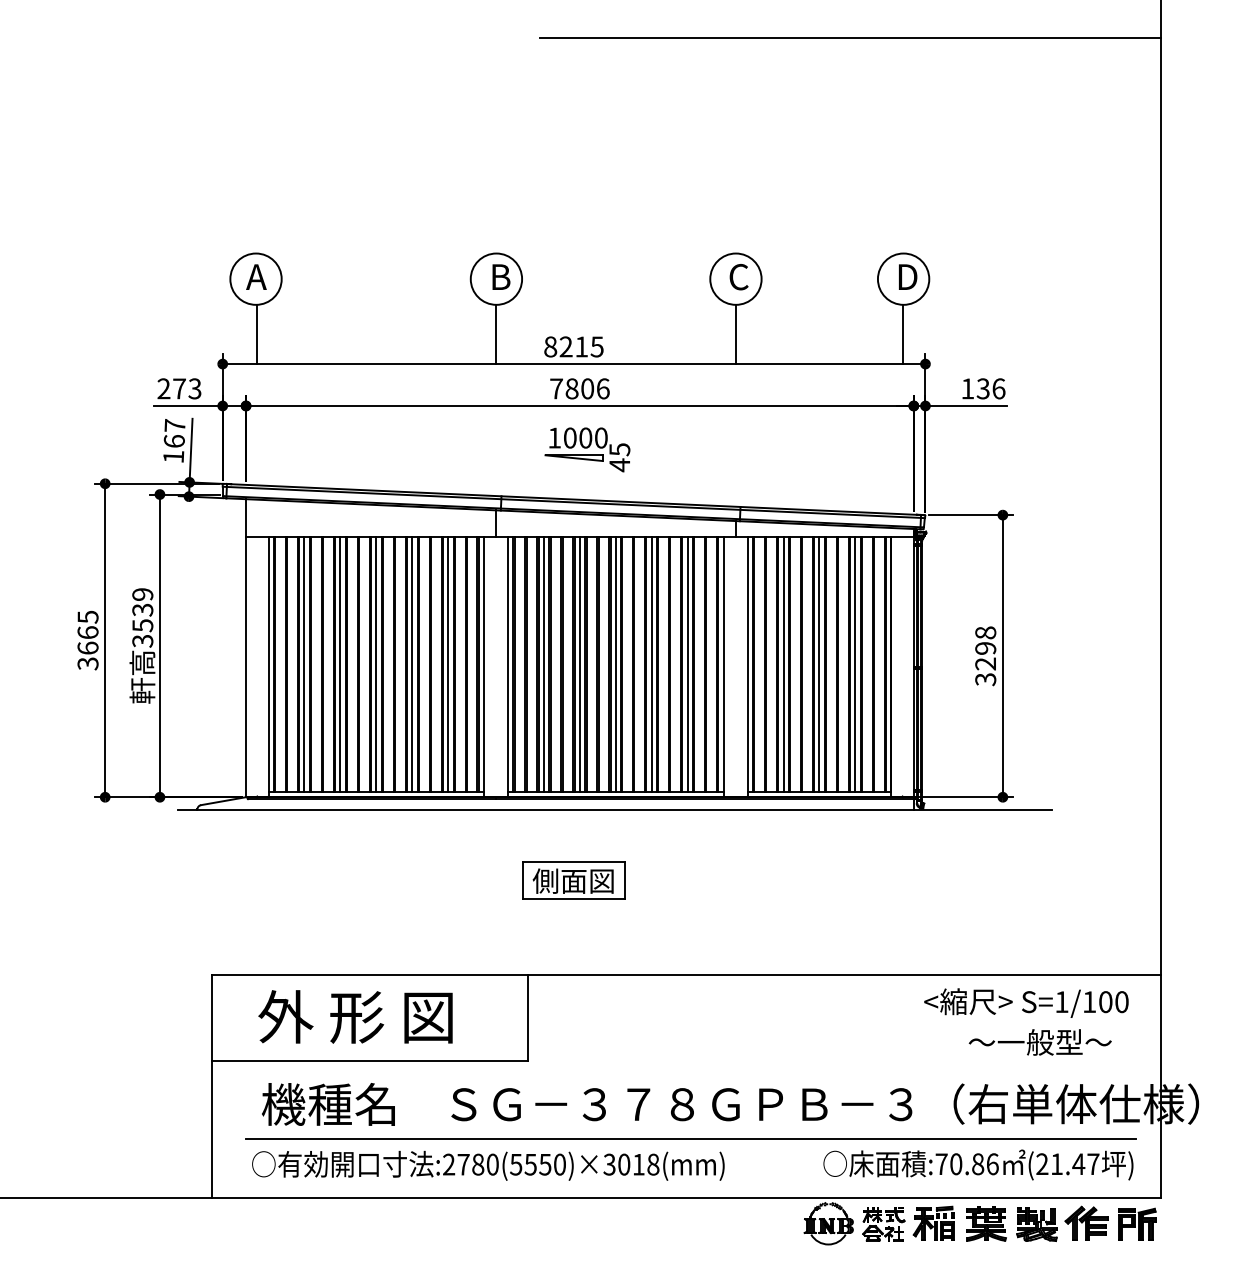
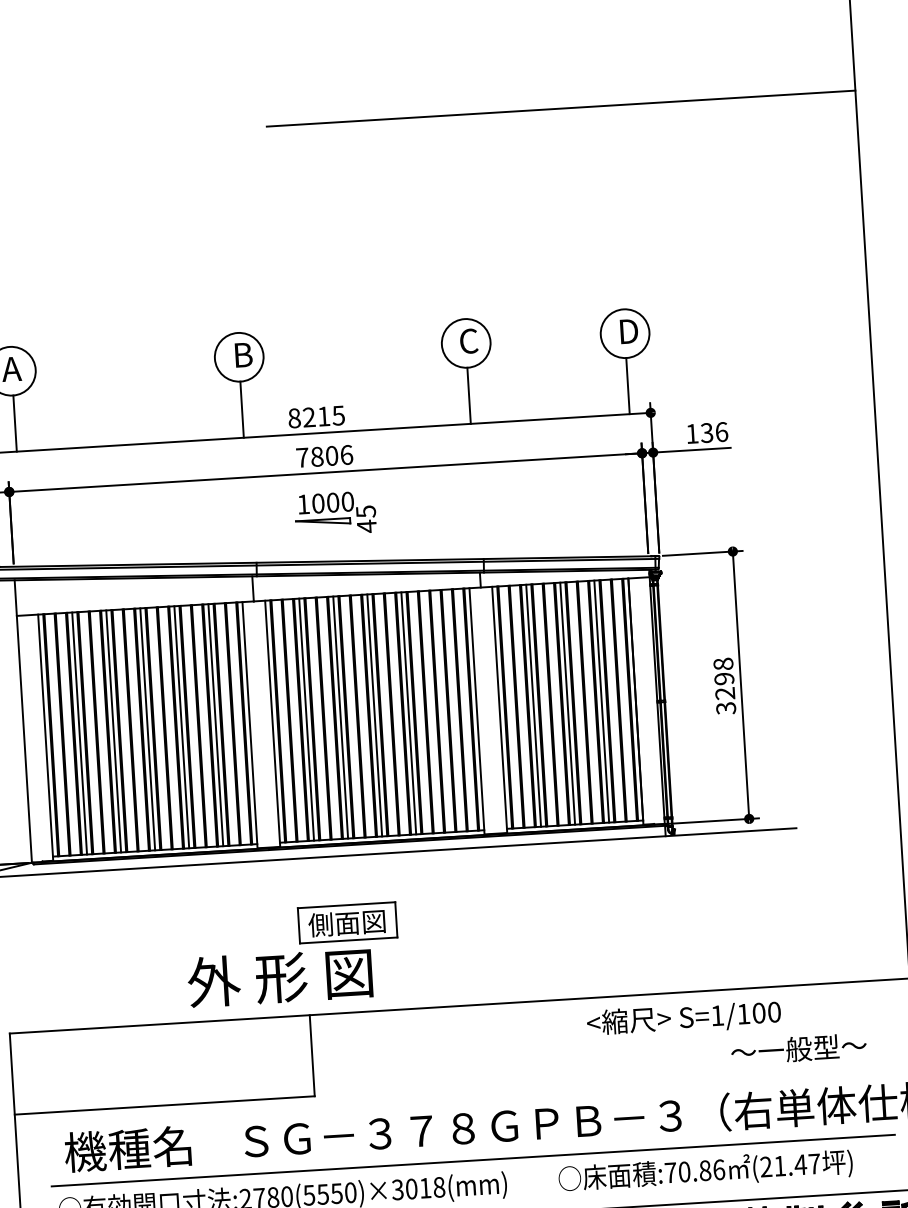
line: (687, 664) -> (442, 711), removed
text: (1026, 1002) -> (683, 1018), moved
text: (355, 1016) -> (280, 977), moved
text: (978, 1164) -> (705, 1170), moved

